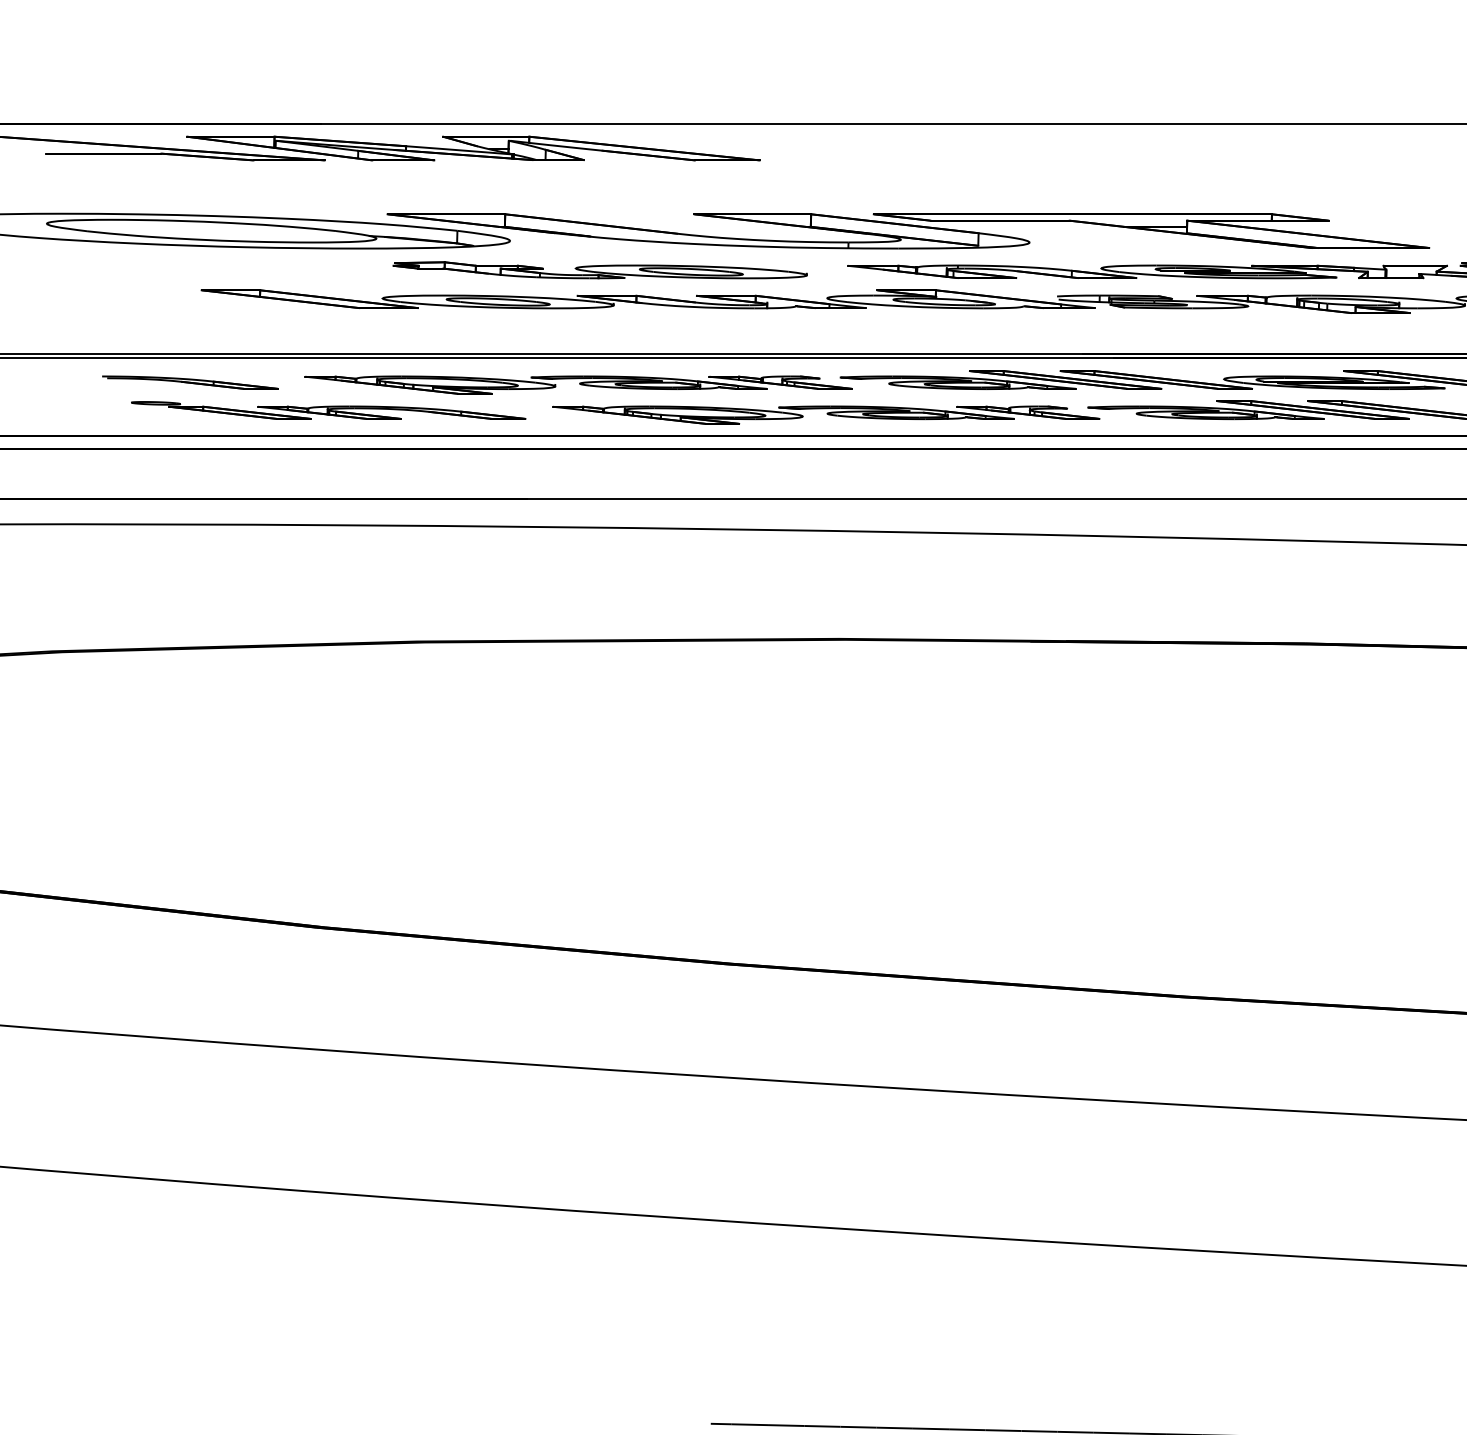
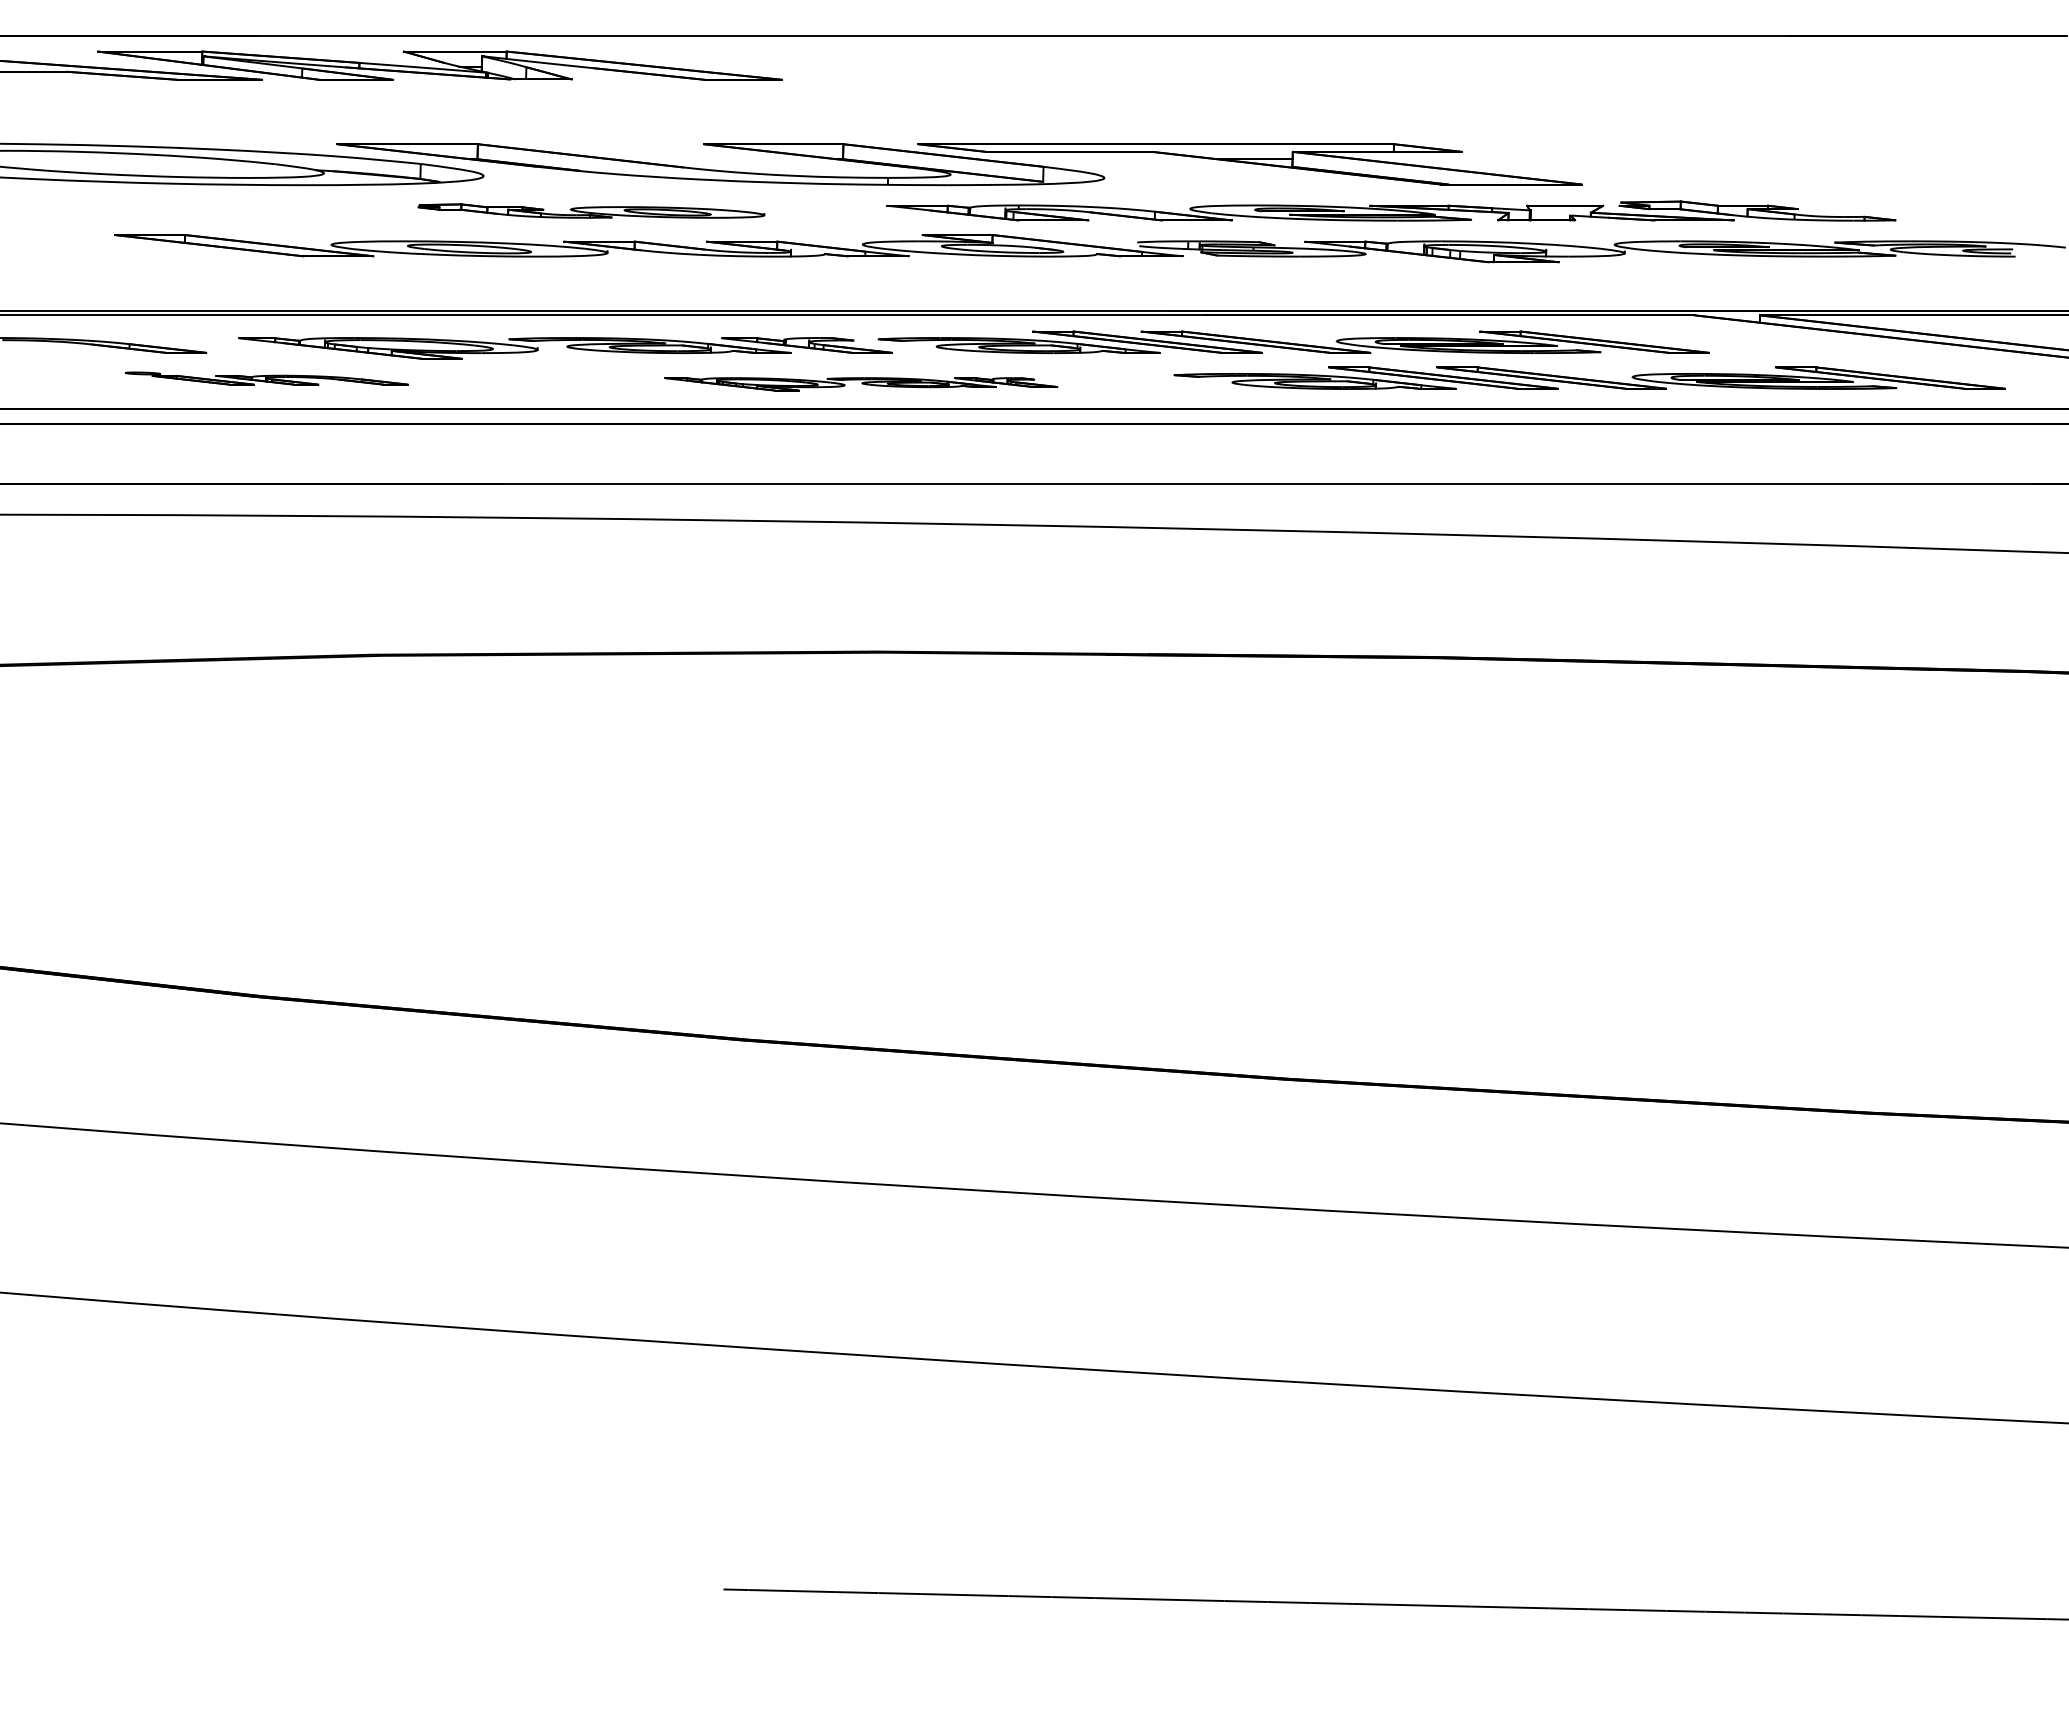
part: (600, 269) -> (591, 210), size x0.7
part: (328, 410) -> (266, 378), size x0.6
part: (826, 415) -> (861, 384), size x0.6

